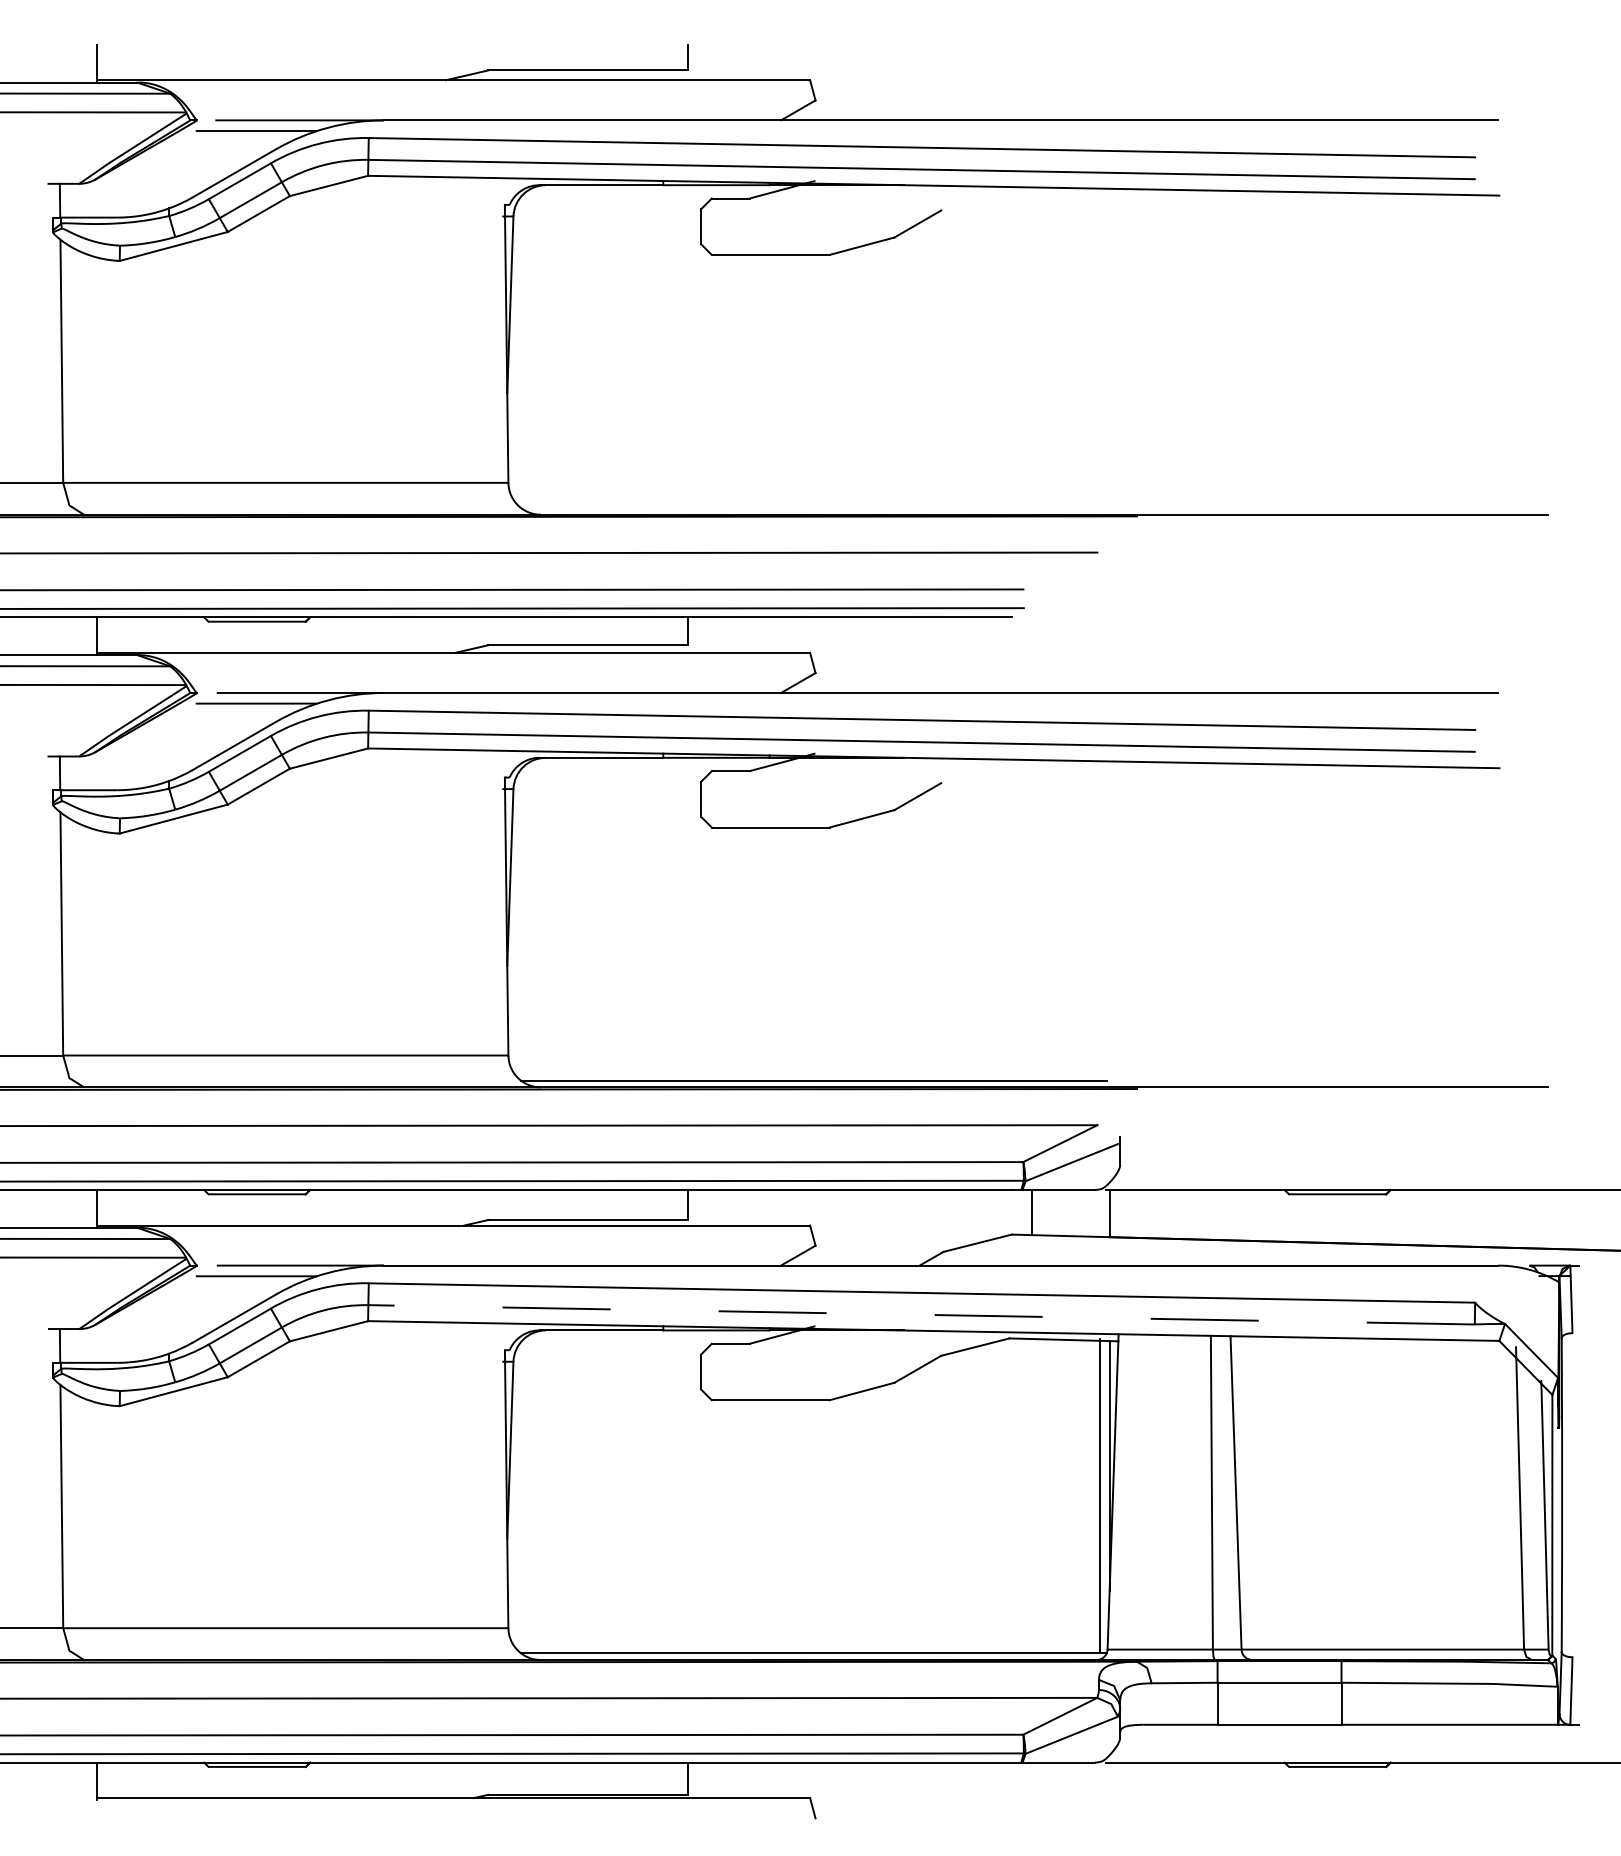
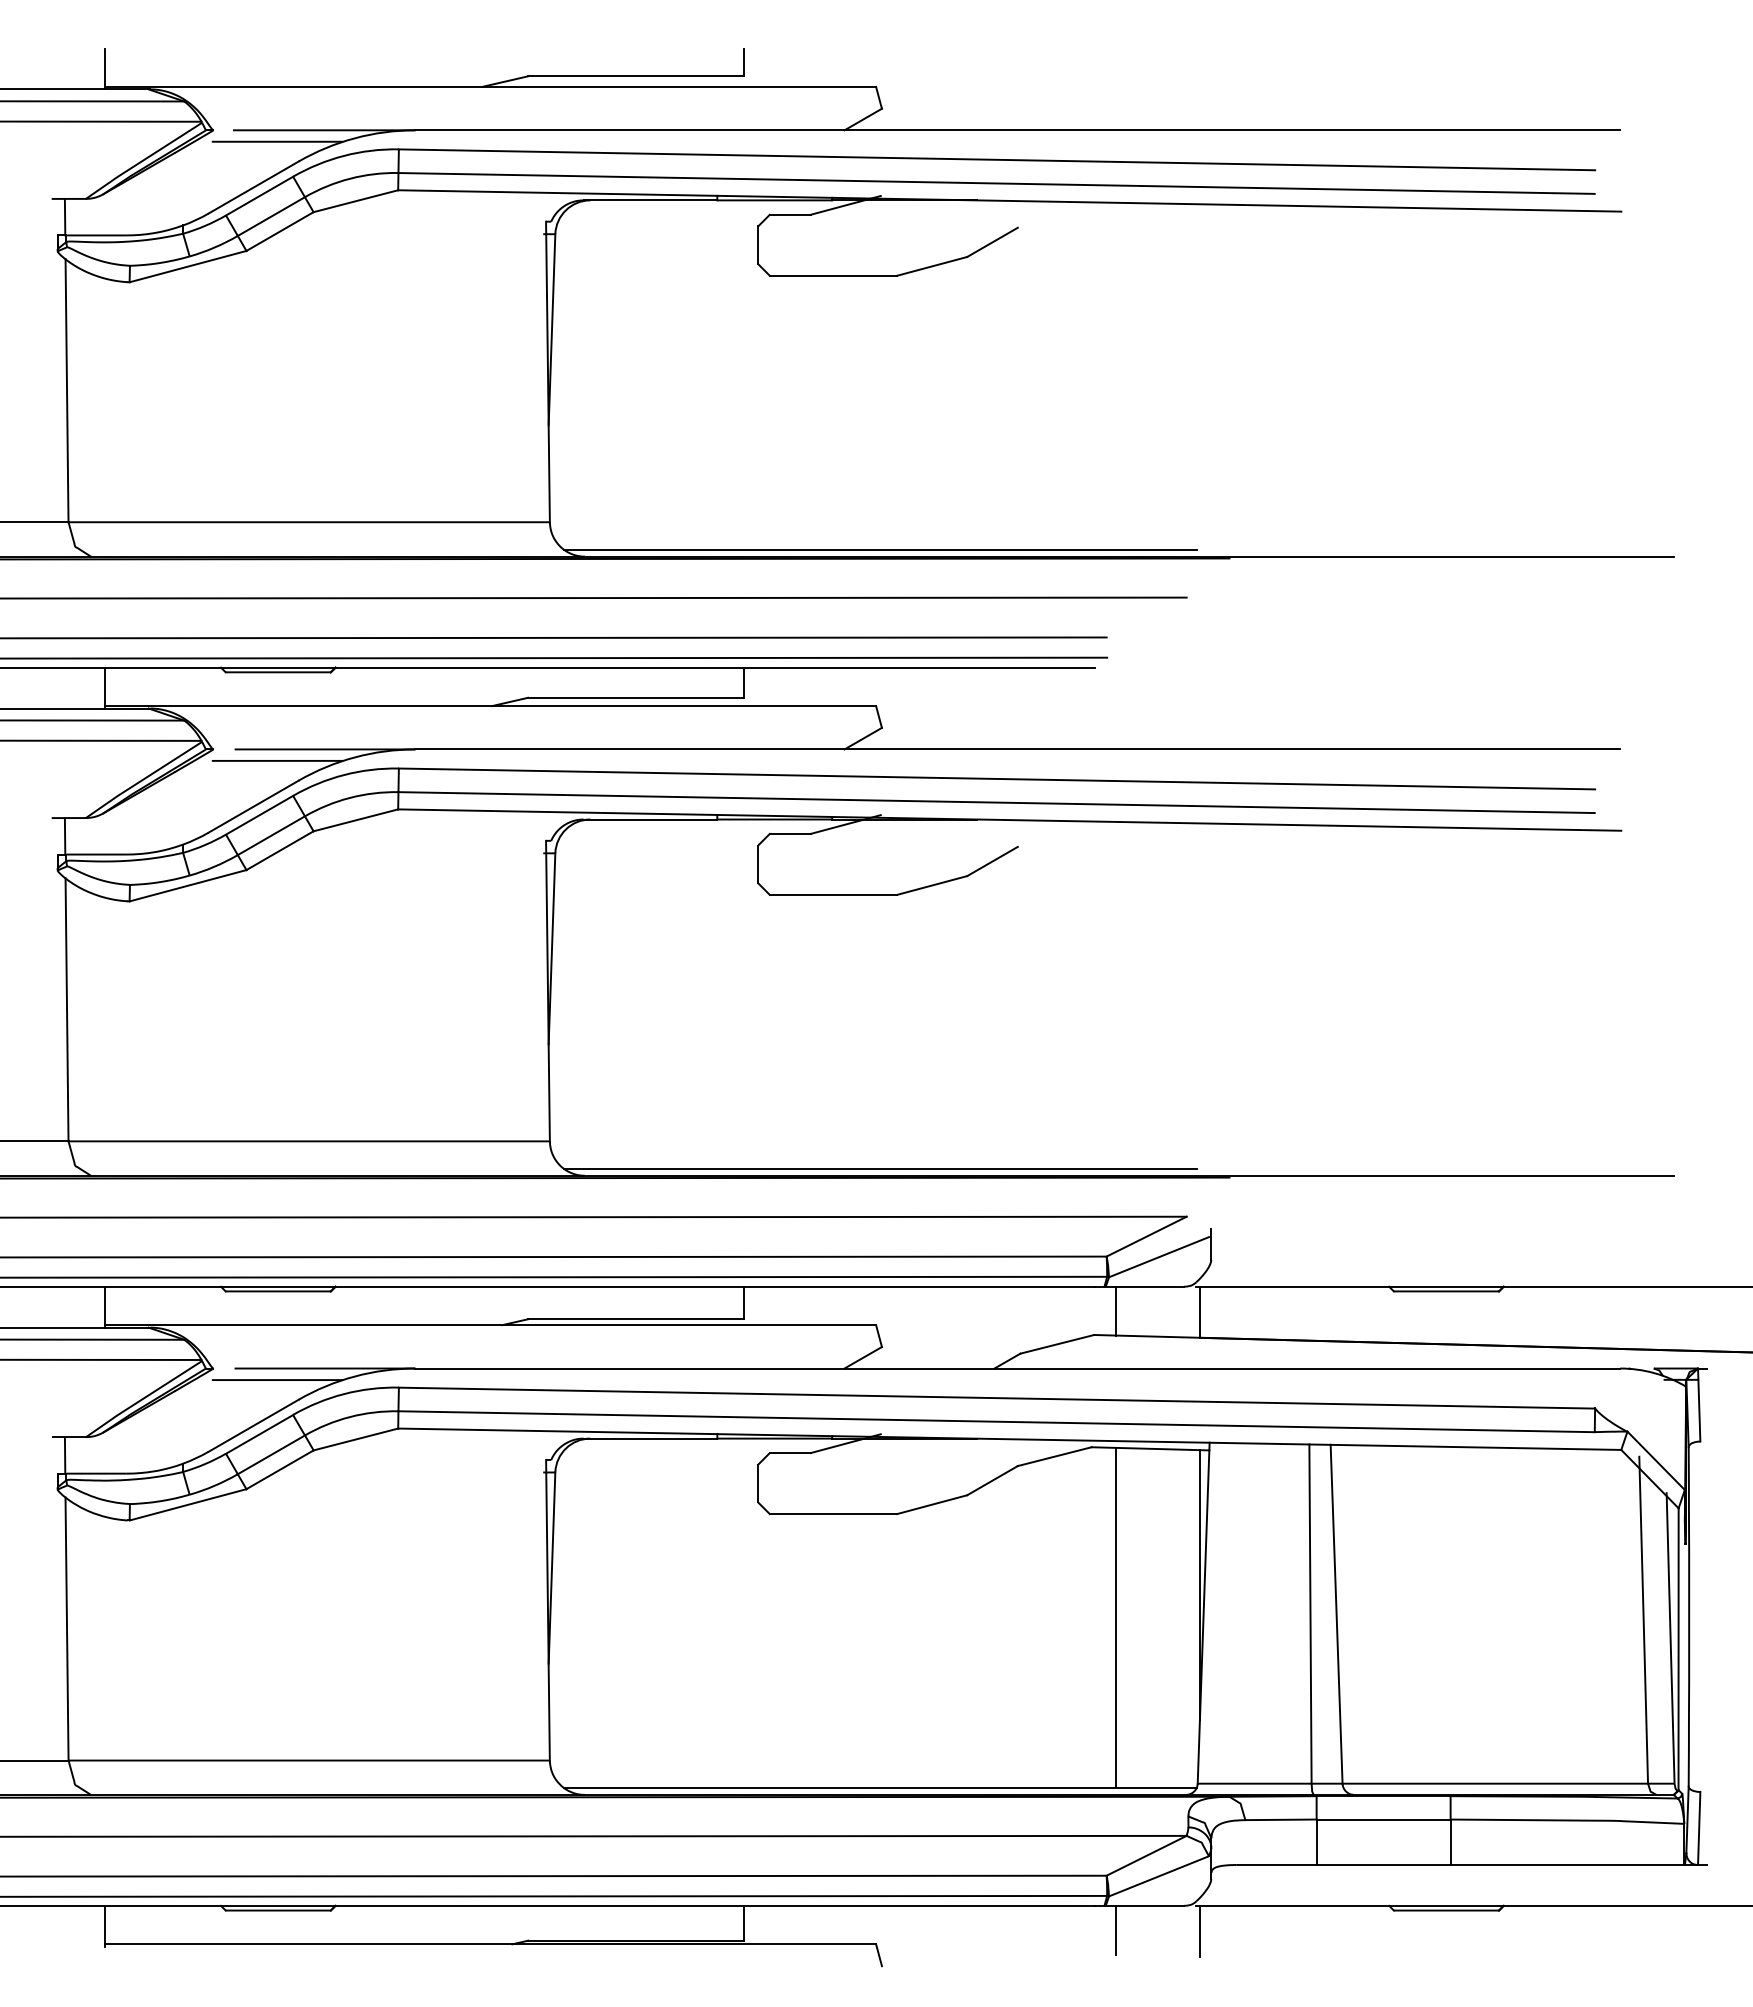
line: (814, 508) -> (880, 549), added
line: (921, 1314) -> (996, 1421), dashed -> solid
line: (1099, 1495) -> (1115, 1617), moved
line: (1031, 1784) -> (1115, 1929), added
line: (1109, 1785) -> (1199, 1930), added

